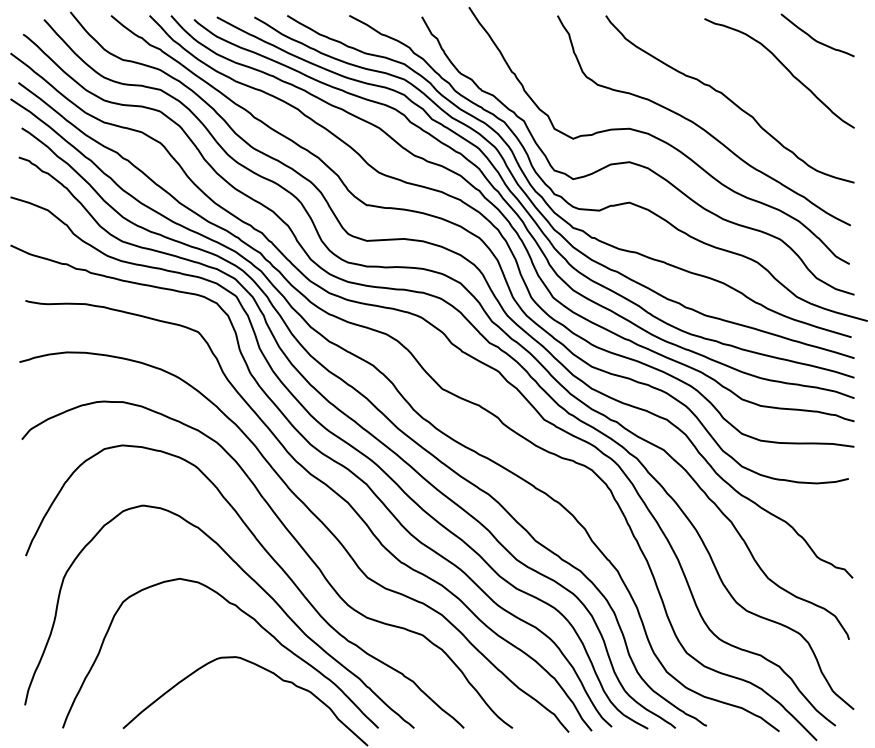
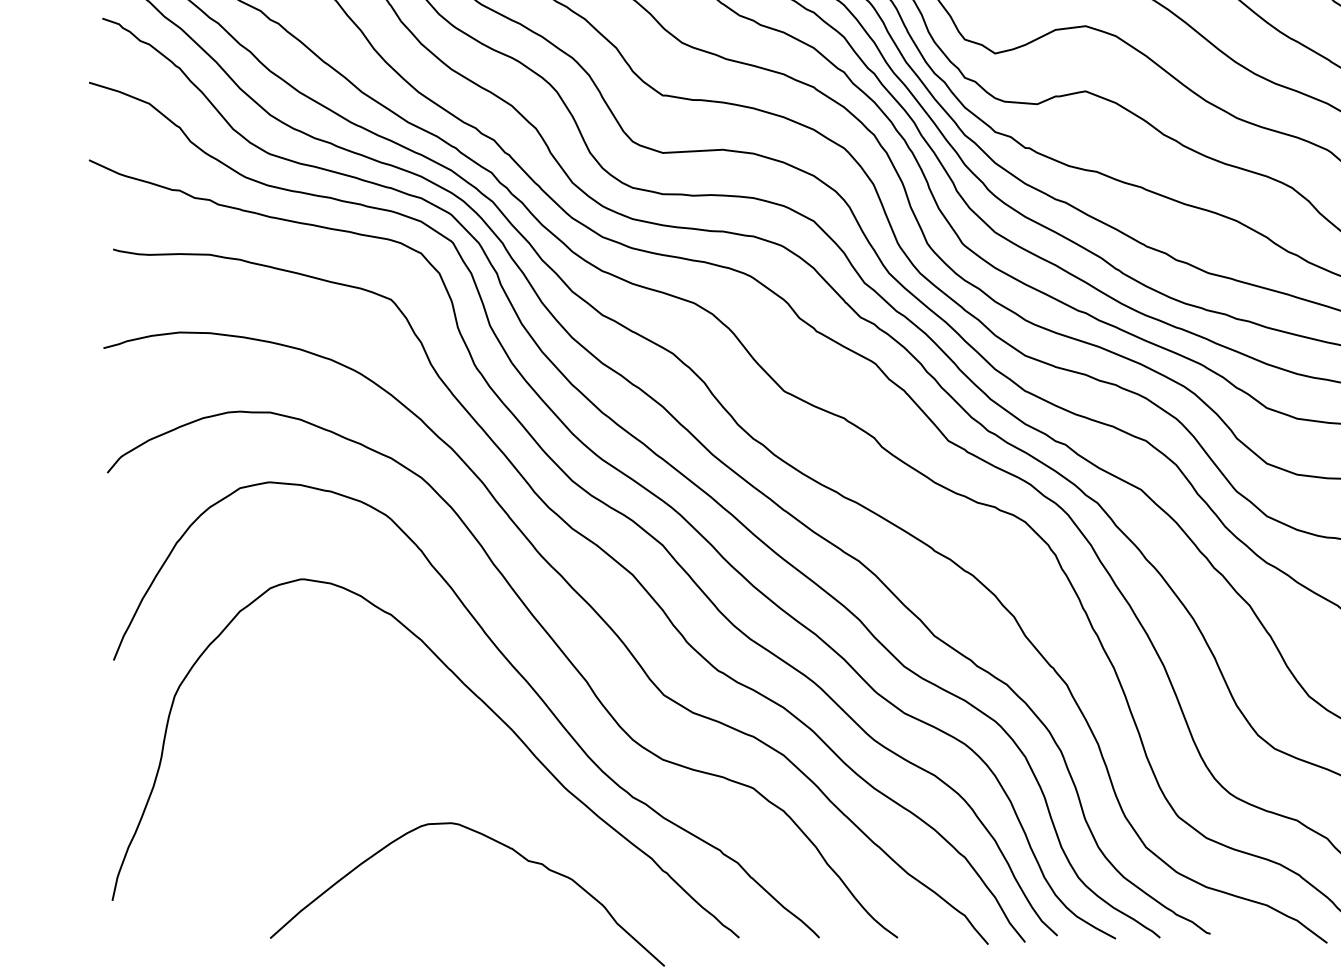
curve: (249, 617) -> (473, 759), removed

